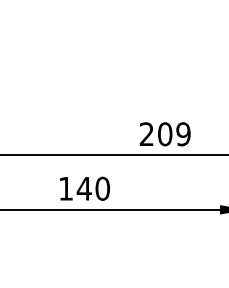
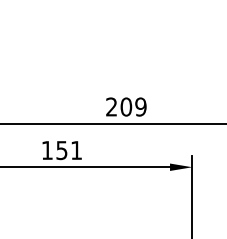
text: (92, 188) -> (68, 150), 140 -> 151

